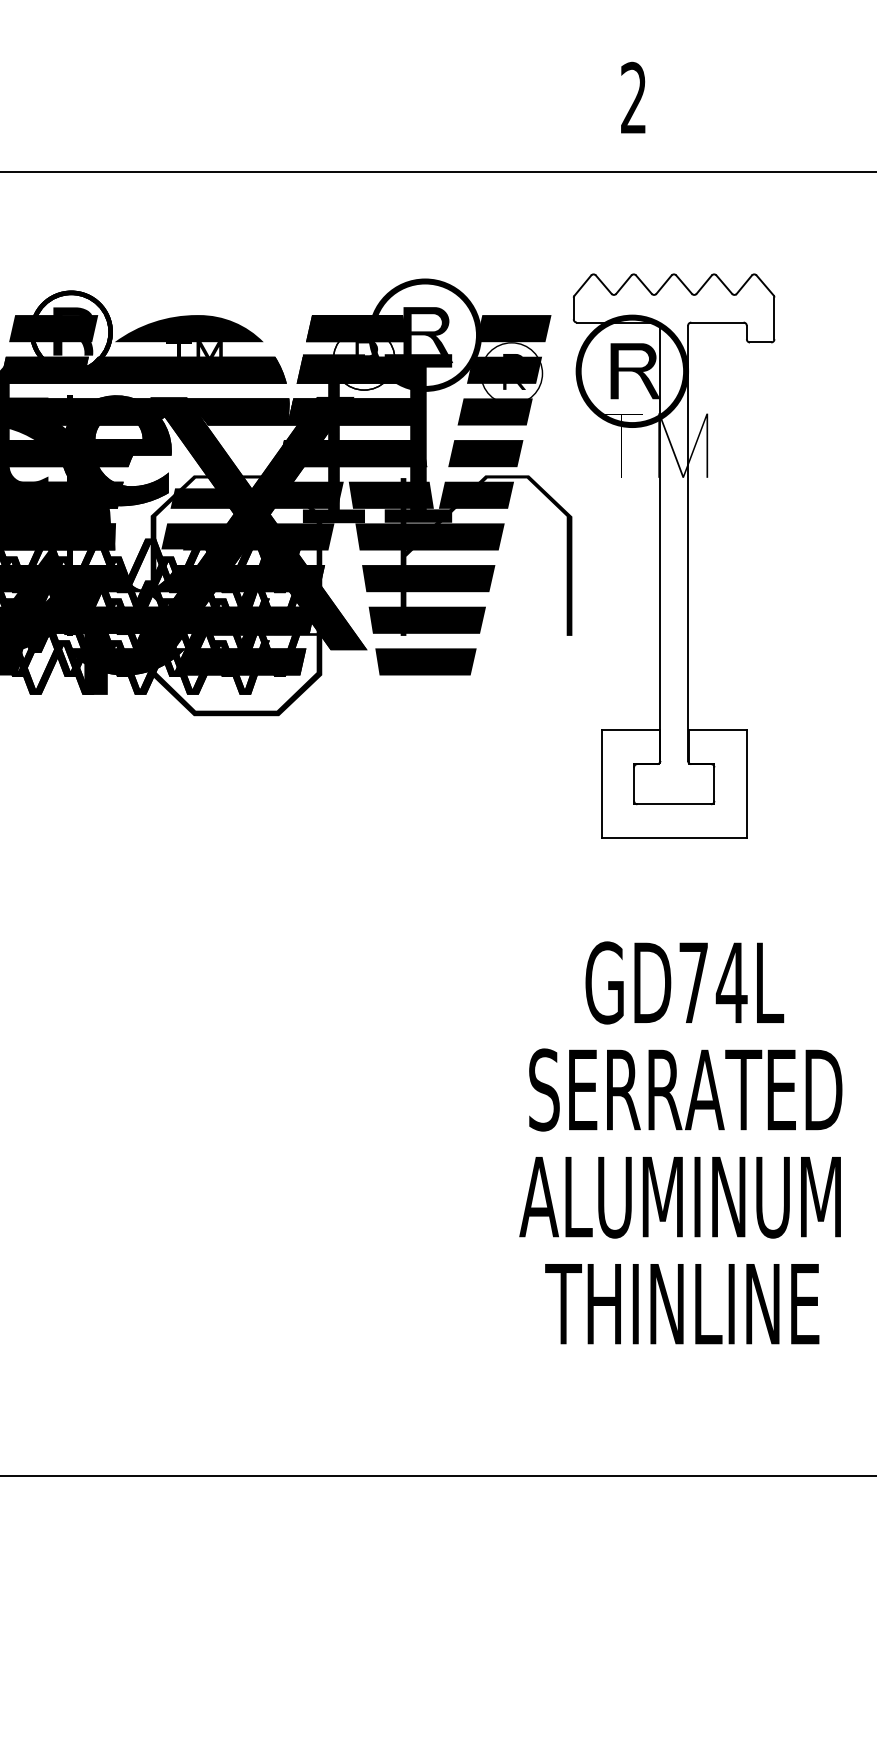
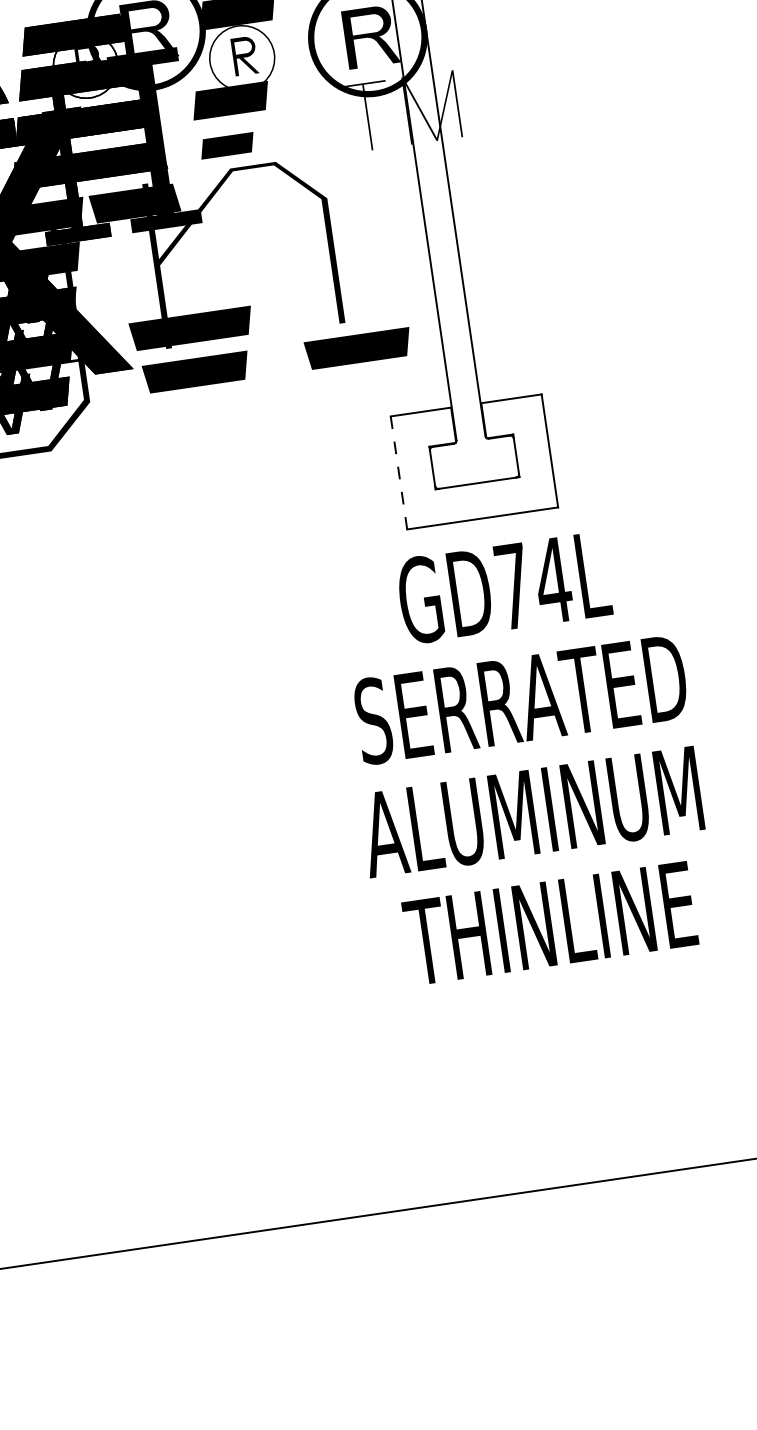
fill: (504, 369) -> (234, 55), removed
part: (485, 453) -> (226, 145), size x0.7
fill: (476, 494) -> (223, 189), removed
fill: (429, 536) -> (181, 240), removed
fill: (428, 578) -> (186, 284), removed
part: (580, 661) -> (357, 348), added
line: (602, 784) -> (399, 473), solid -> dashed
text: (680, 1142) -> (523, 755), moved

